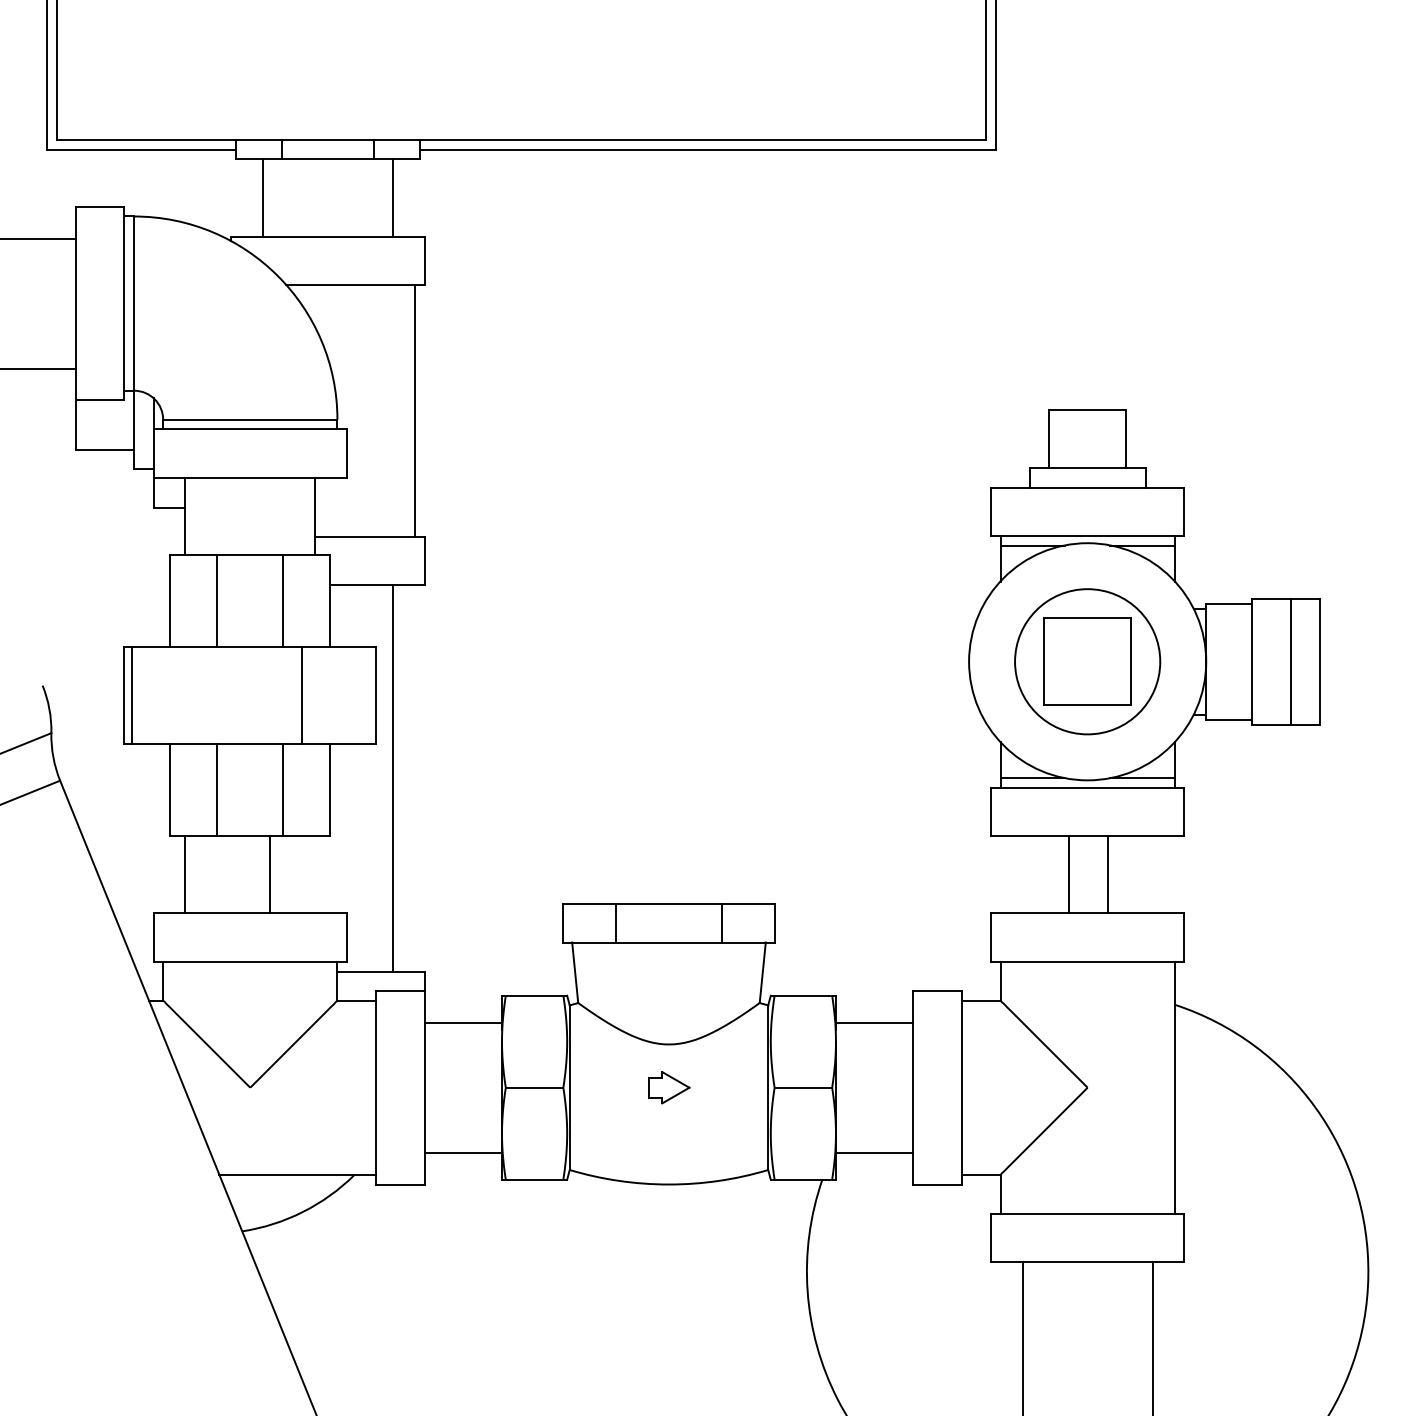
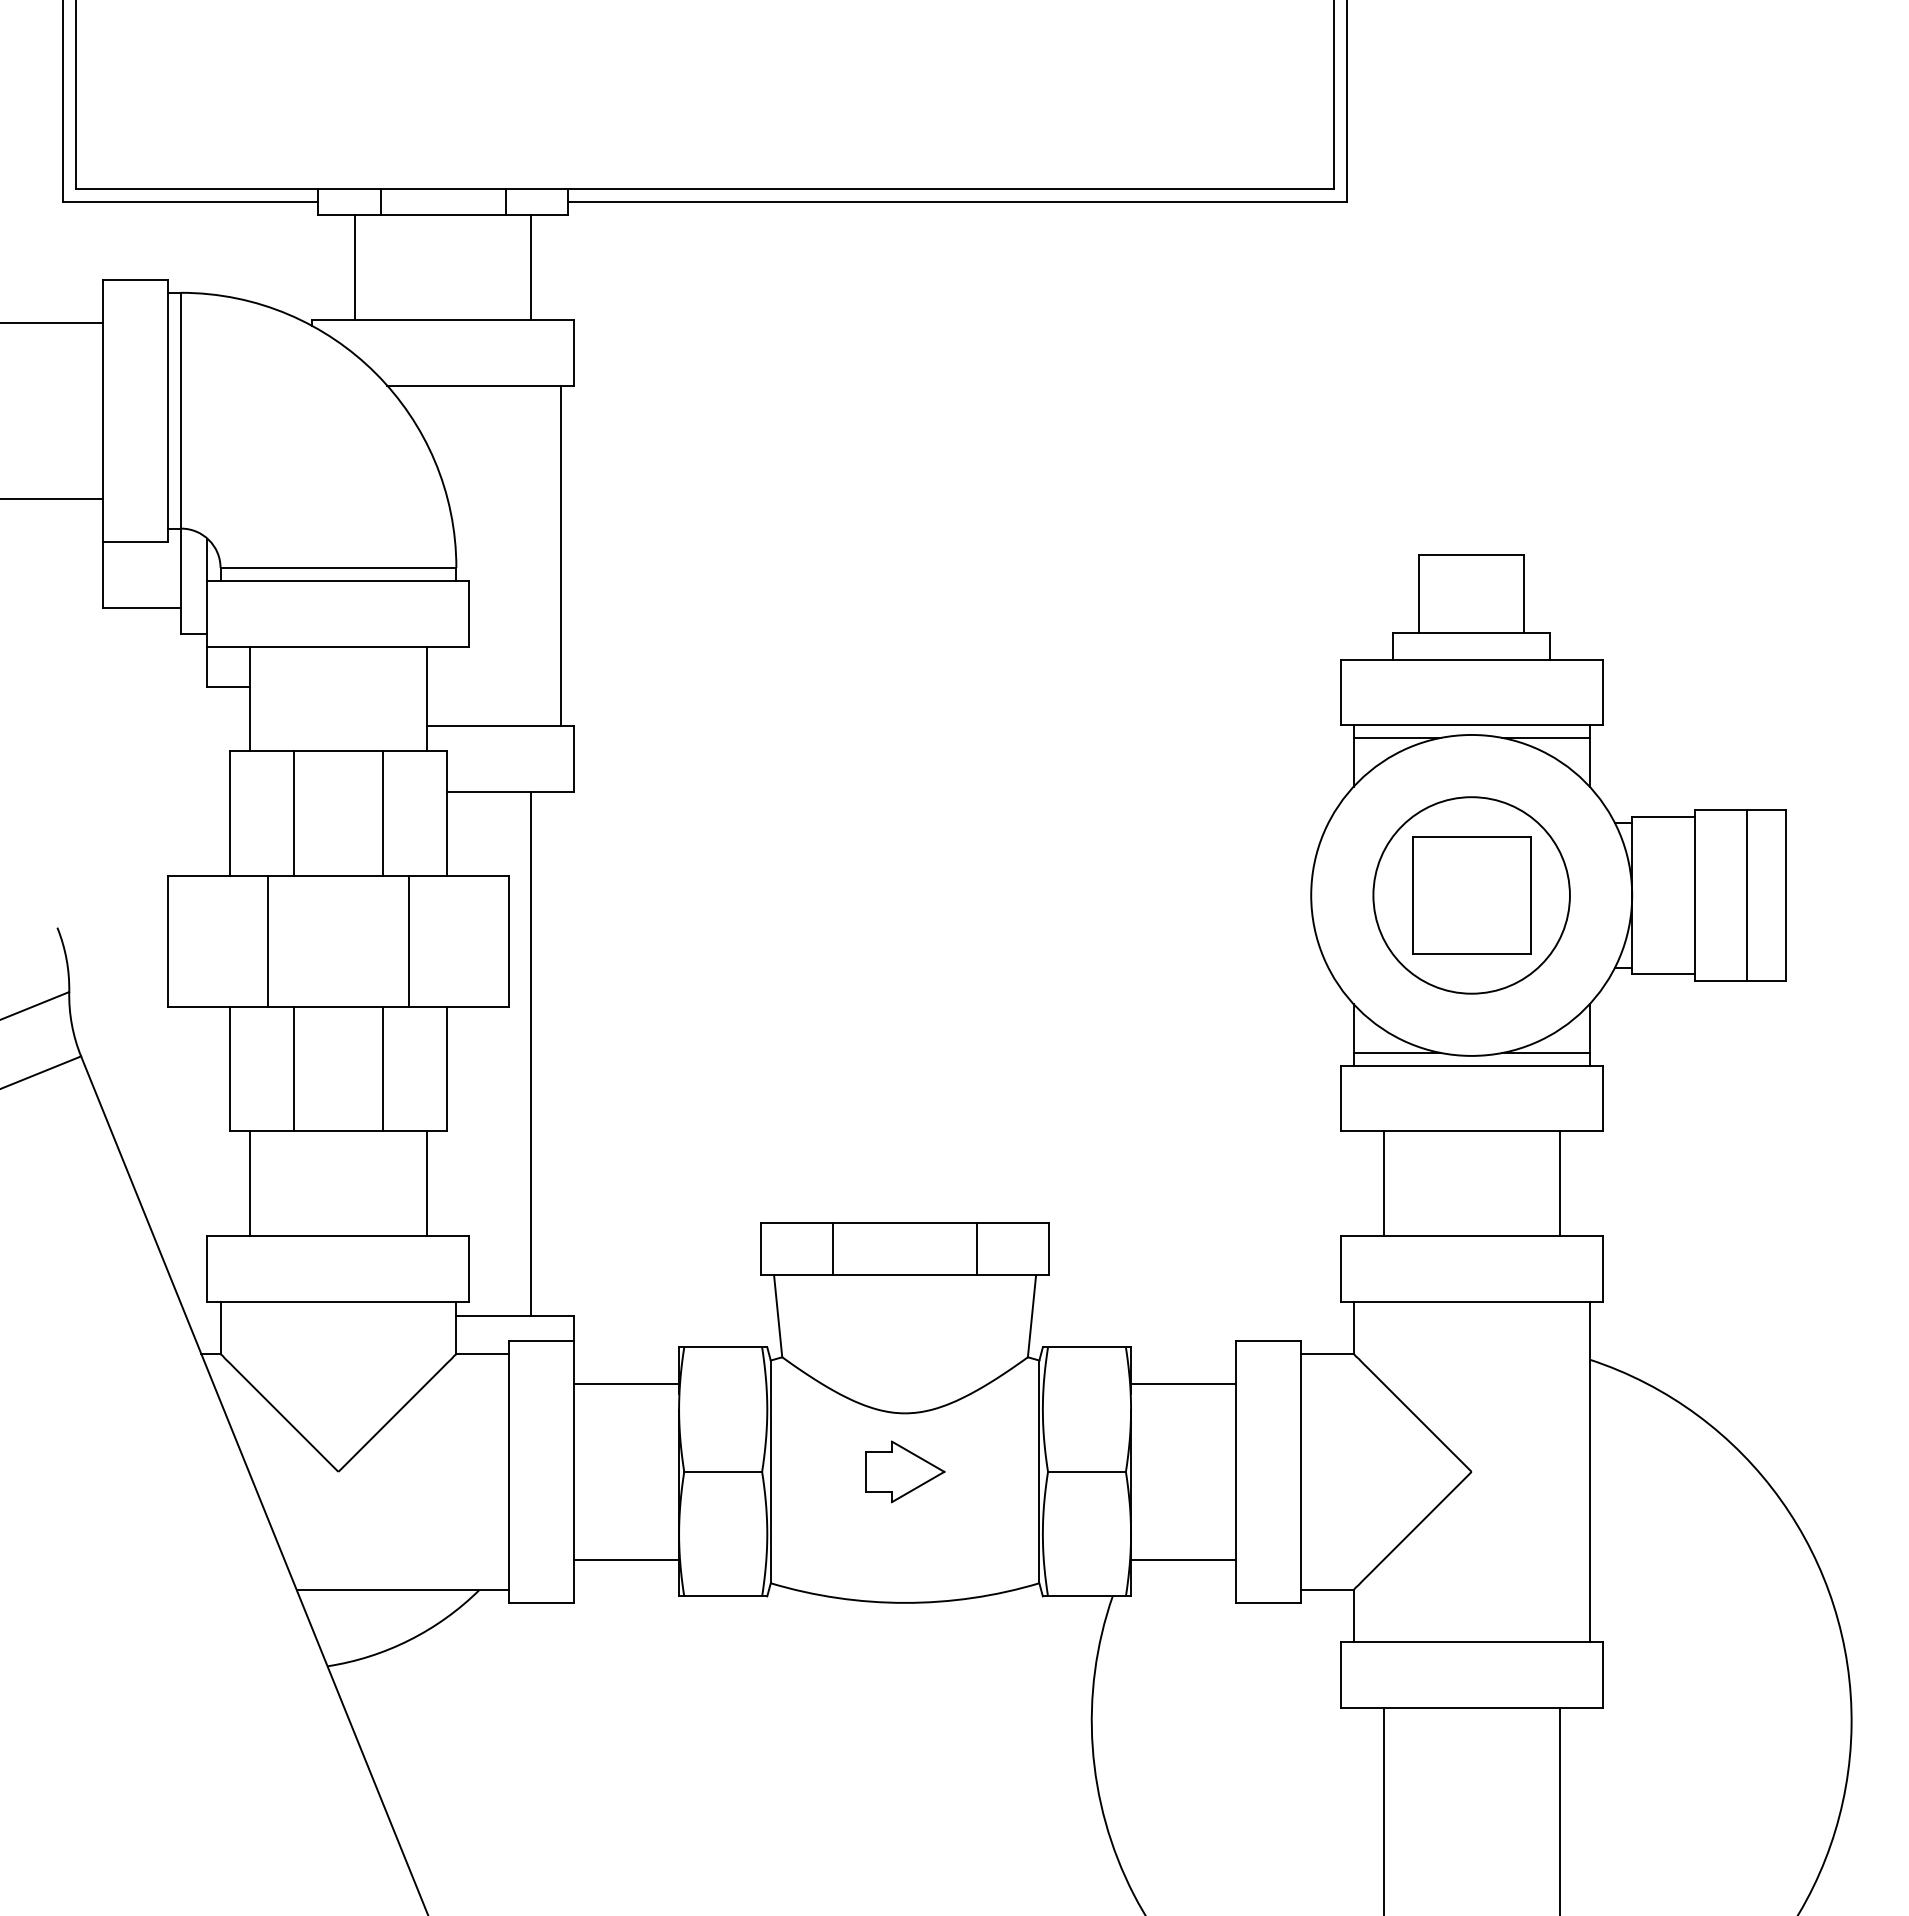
line: (131, 695) -> (267, 940), moved
line: (269, 874) -> (426, 1183), moved
line: (1069, 874) -> (1383, 1183), moved
line: (1108, 874) -> (1559, 1183), moved
part: (669, 1087) -> (905, 1471), size x1.43

